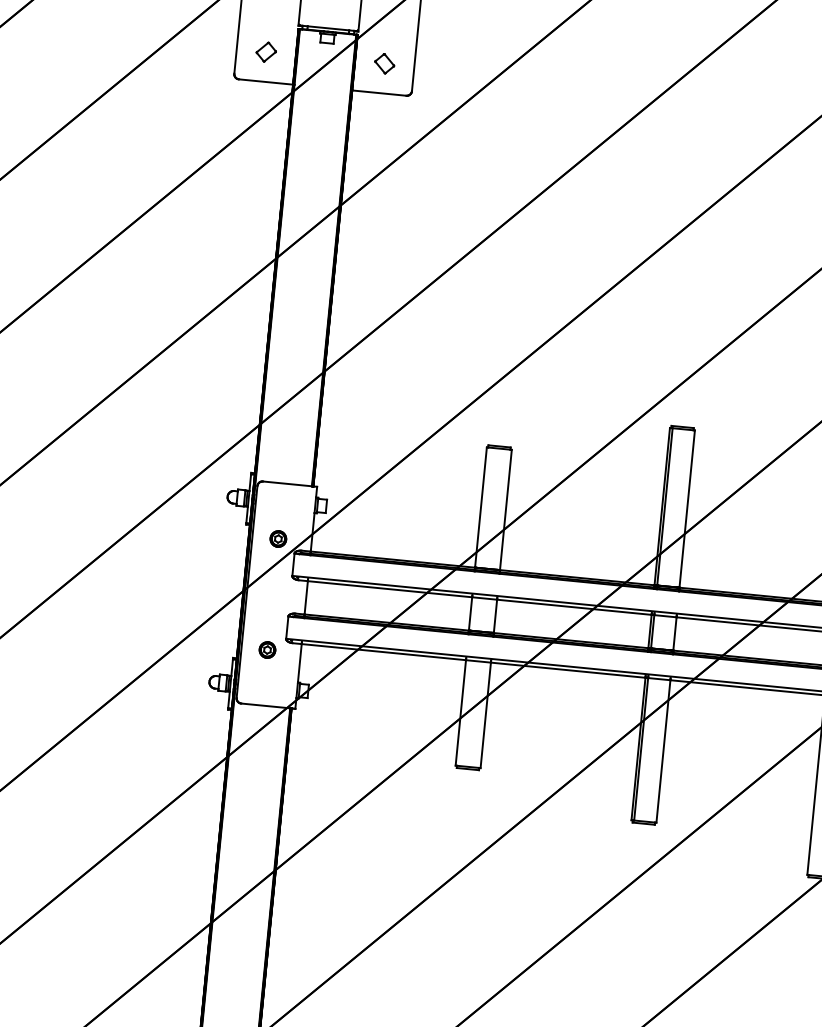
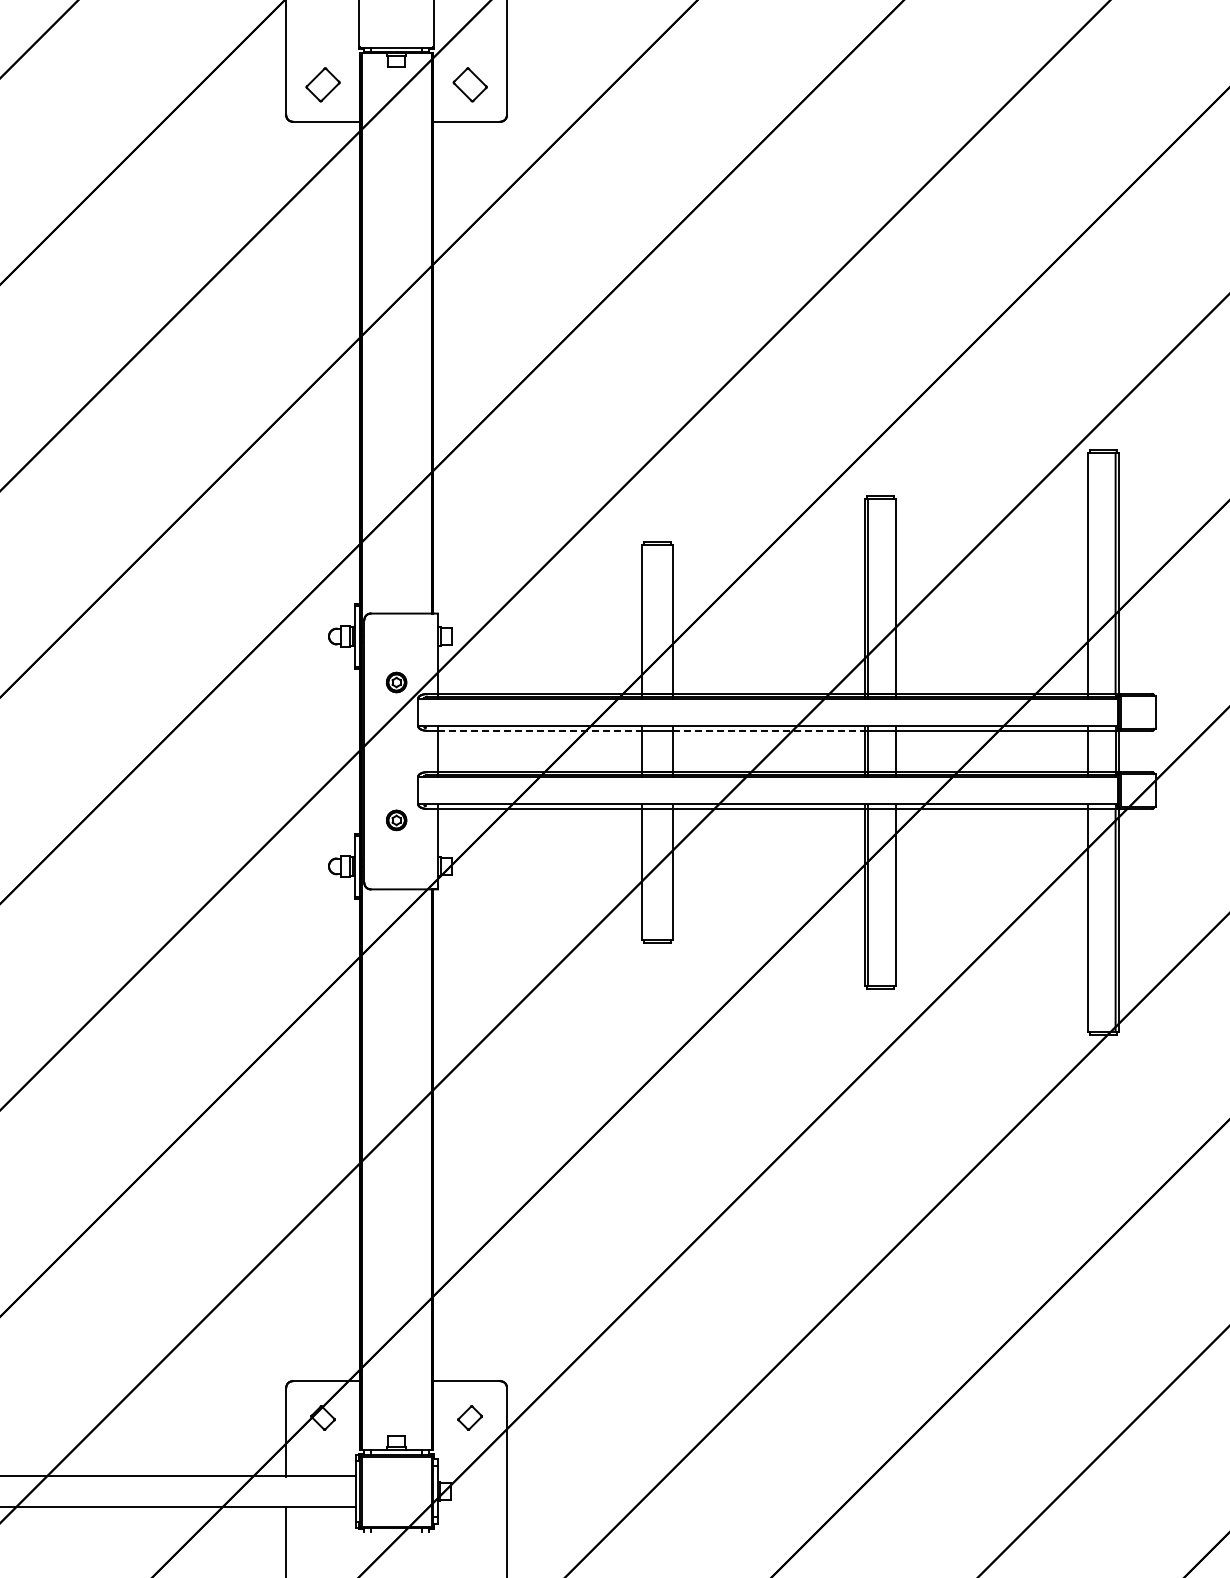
part: (265, 51) -> (322, 84), size x1.4
part: (384, 63) -> (469, 84), size x1.4
line: (390, 589) -> (540, 730), solid -> dashed
line: (574, 607) -> (769, 730), solid -> dashed

